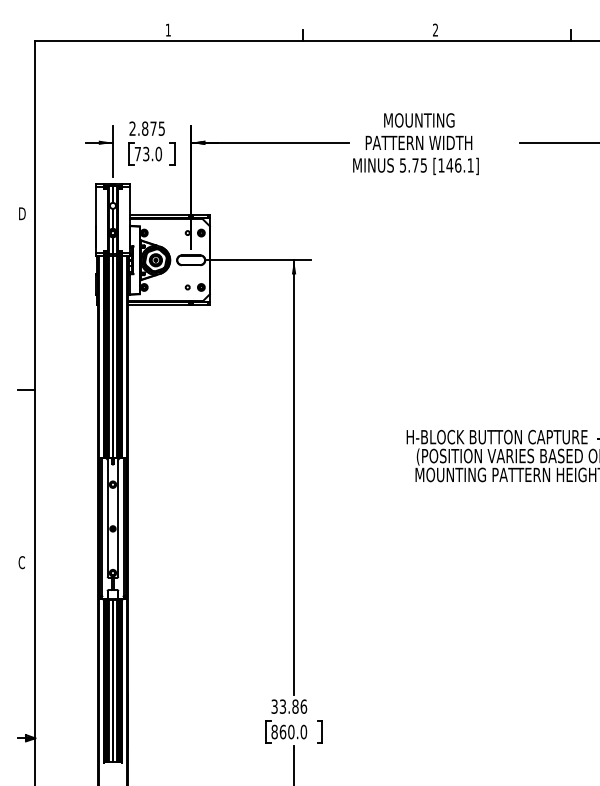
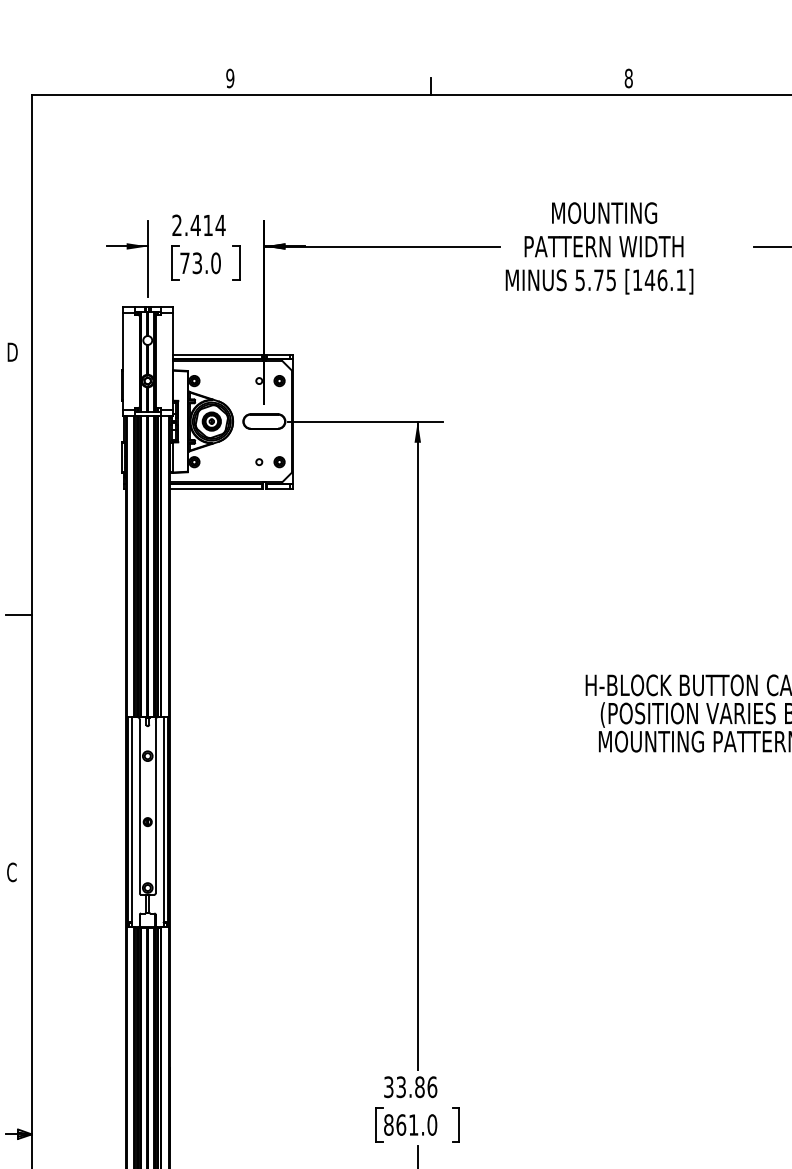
text: (167, 29) -> (229, 77), 1 -> 9
text: (435, 29) -> (628, 77), 2 -> 8
text: (153, 128) -> (208, 225), 2.875 -> 2.414
text: (291, 731) -> (413, 1124), 860.0 -> 861.0

